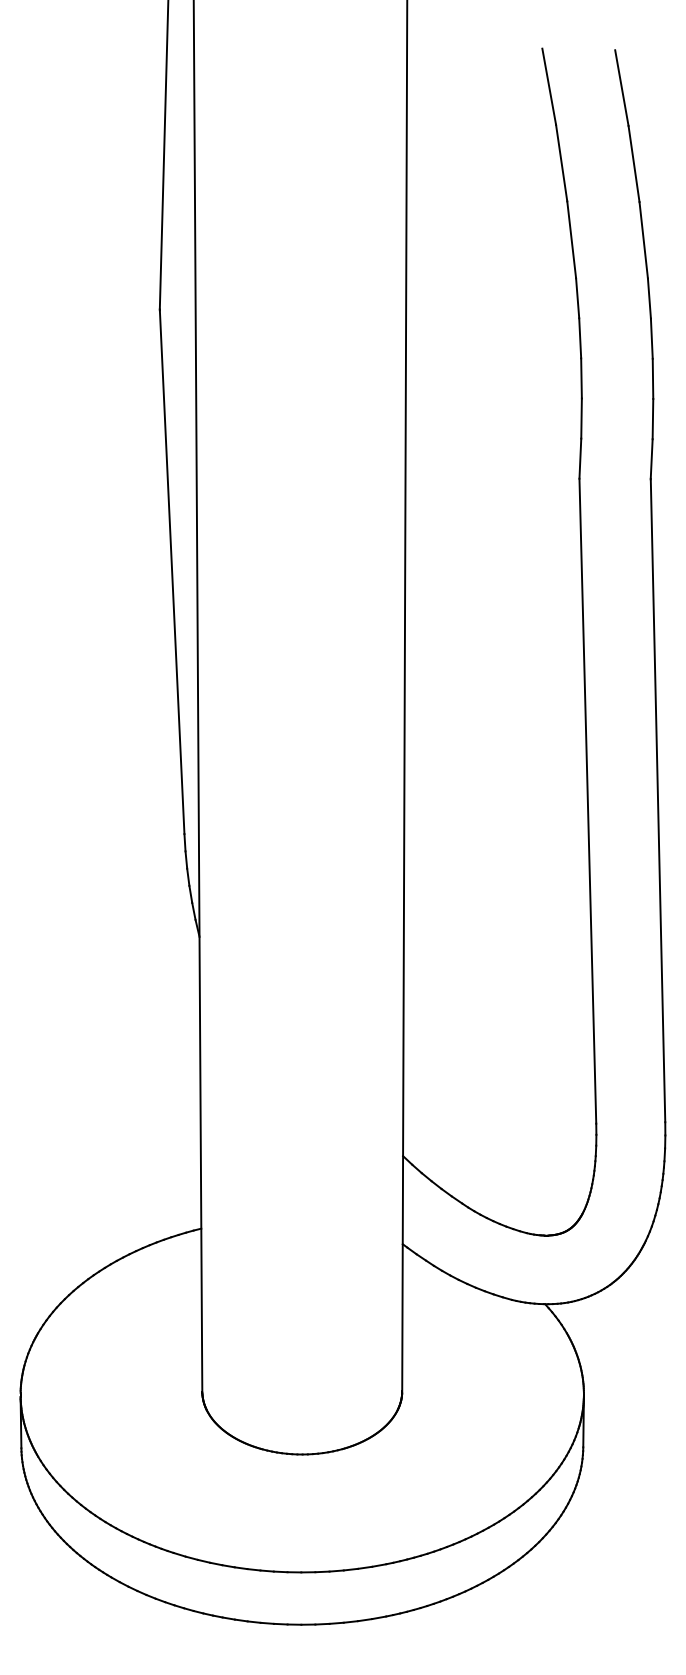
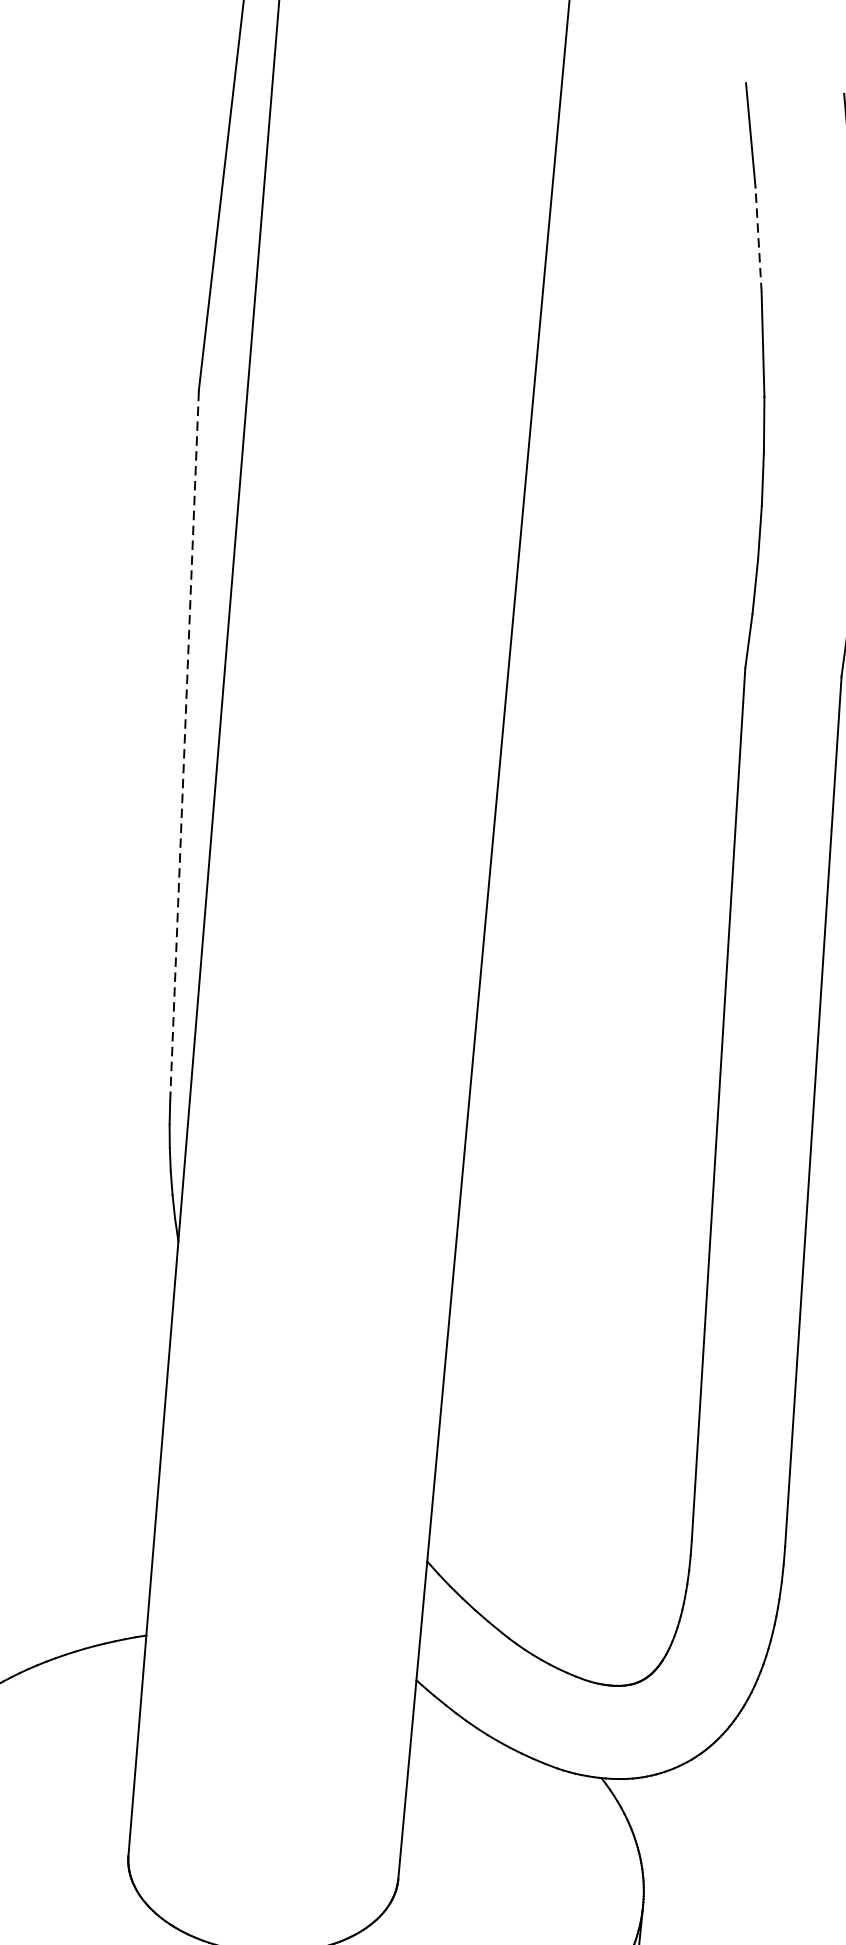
line: (561, 163) -> (758, 240), solid -> dashed
line: (172, 571) -> (185, 745), solid -> dashed

